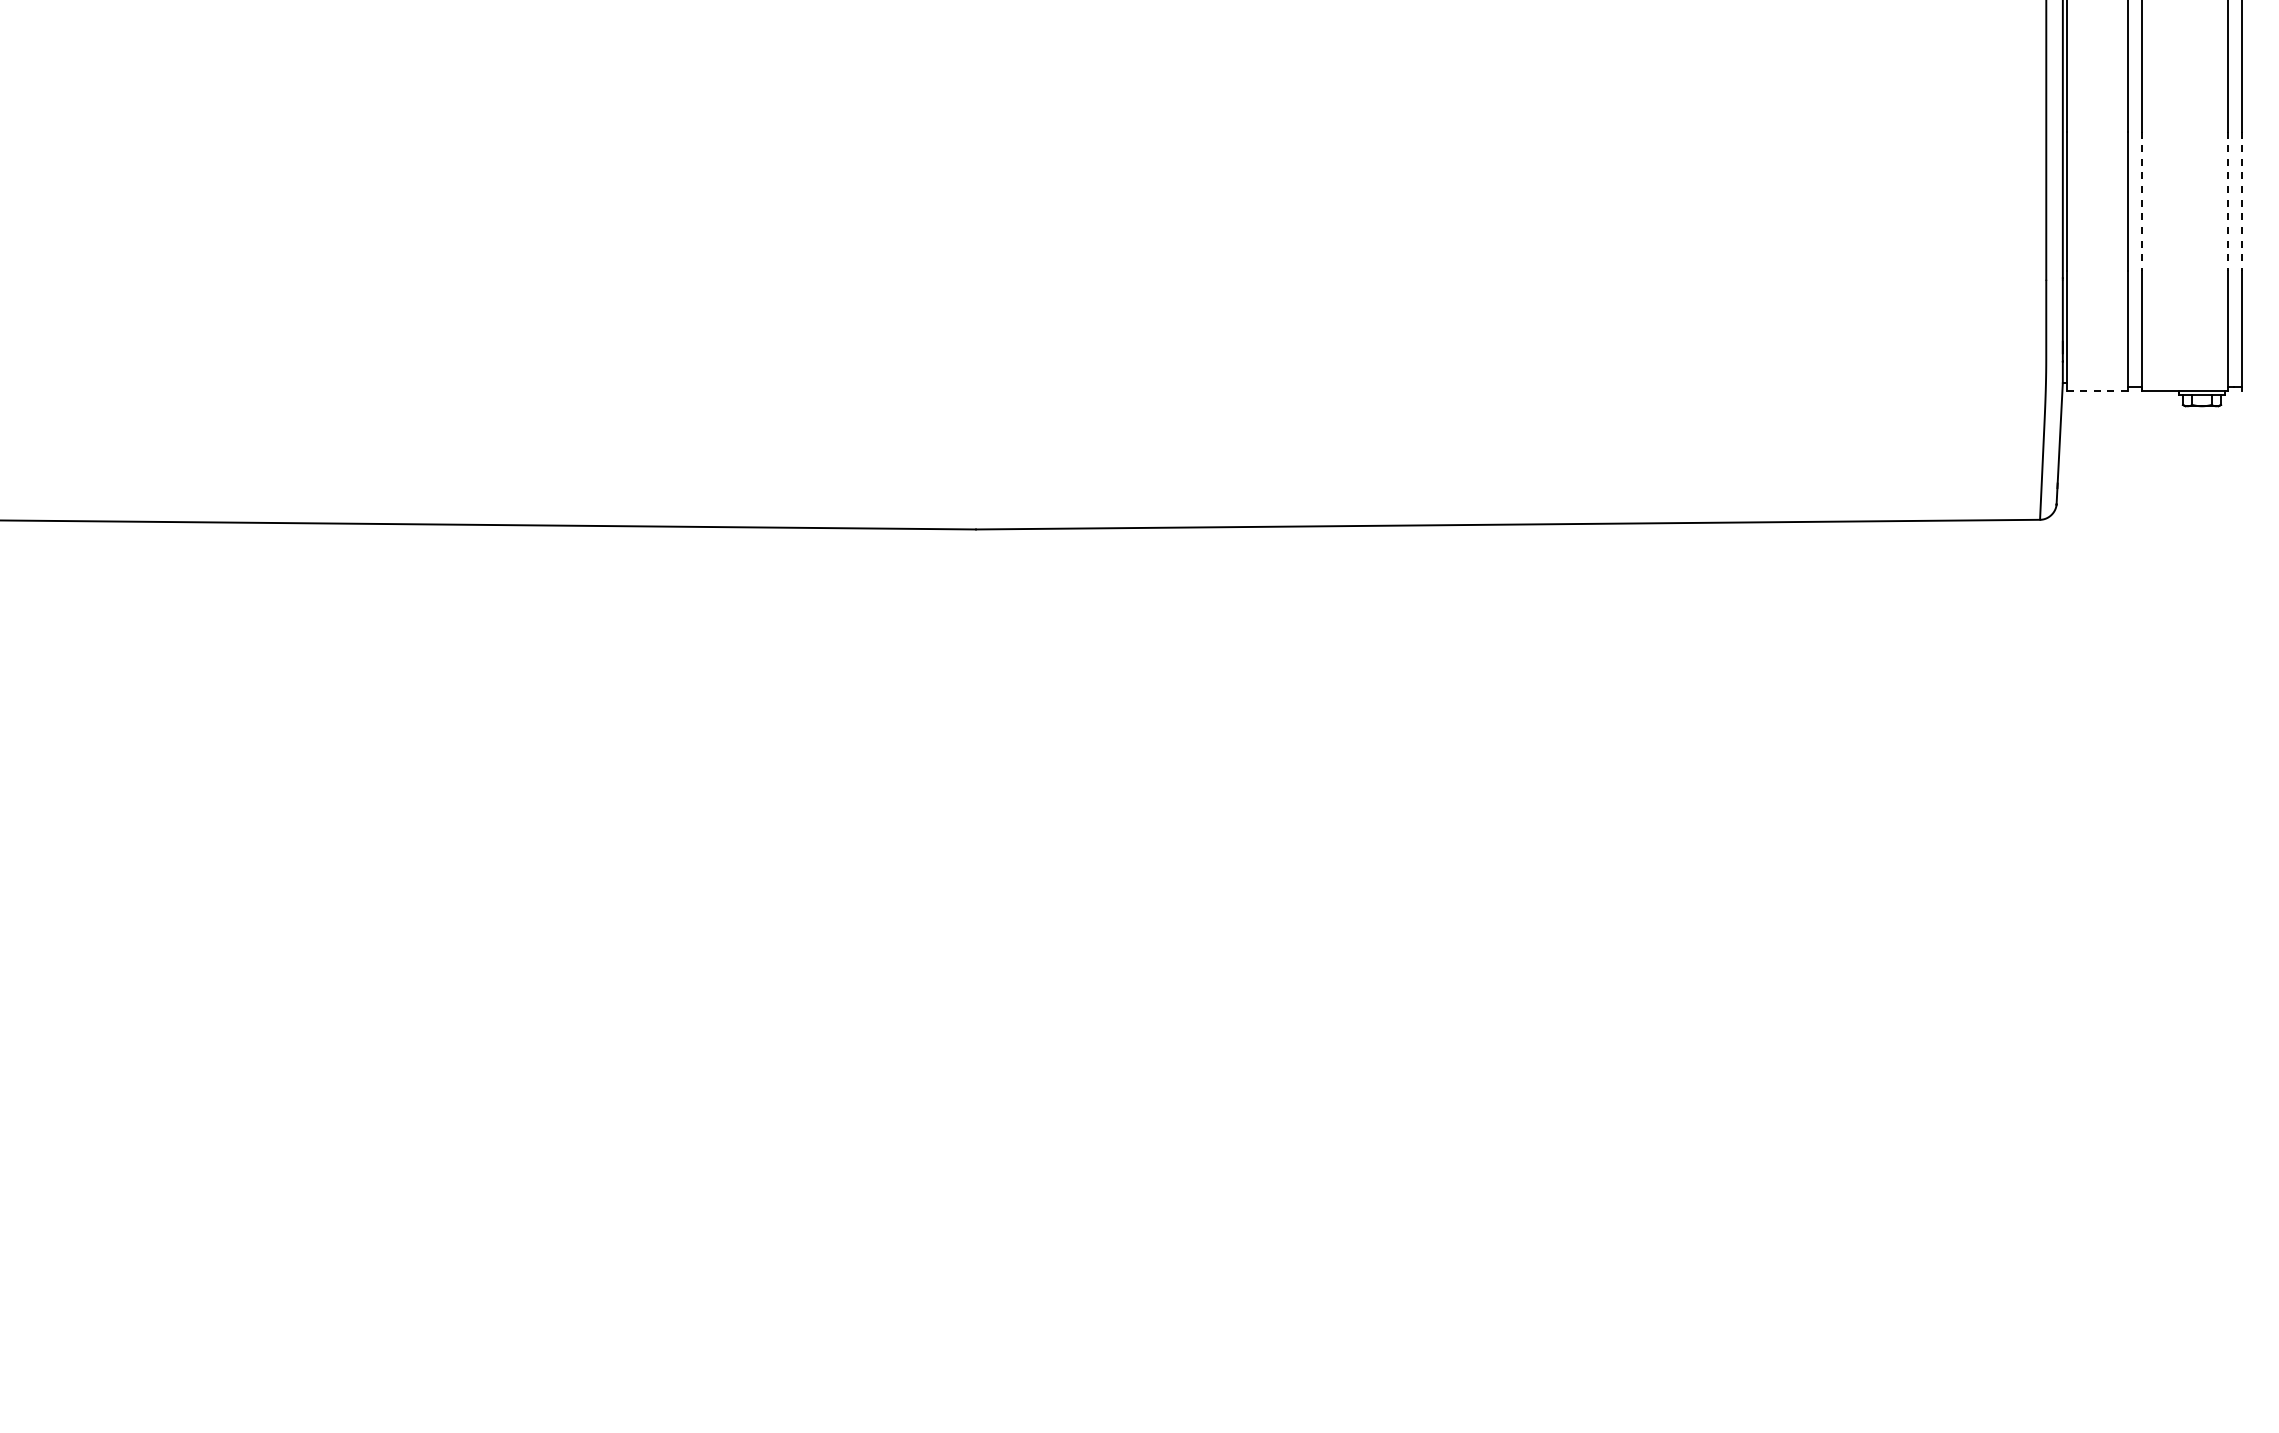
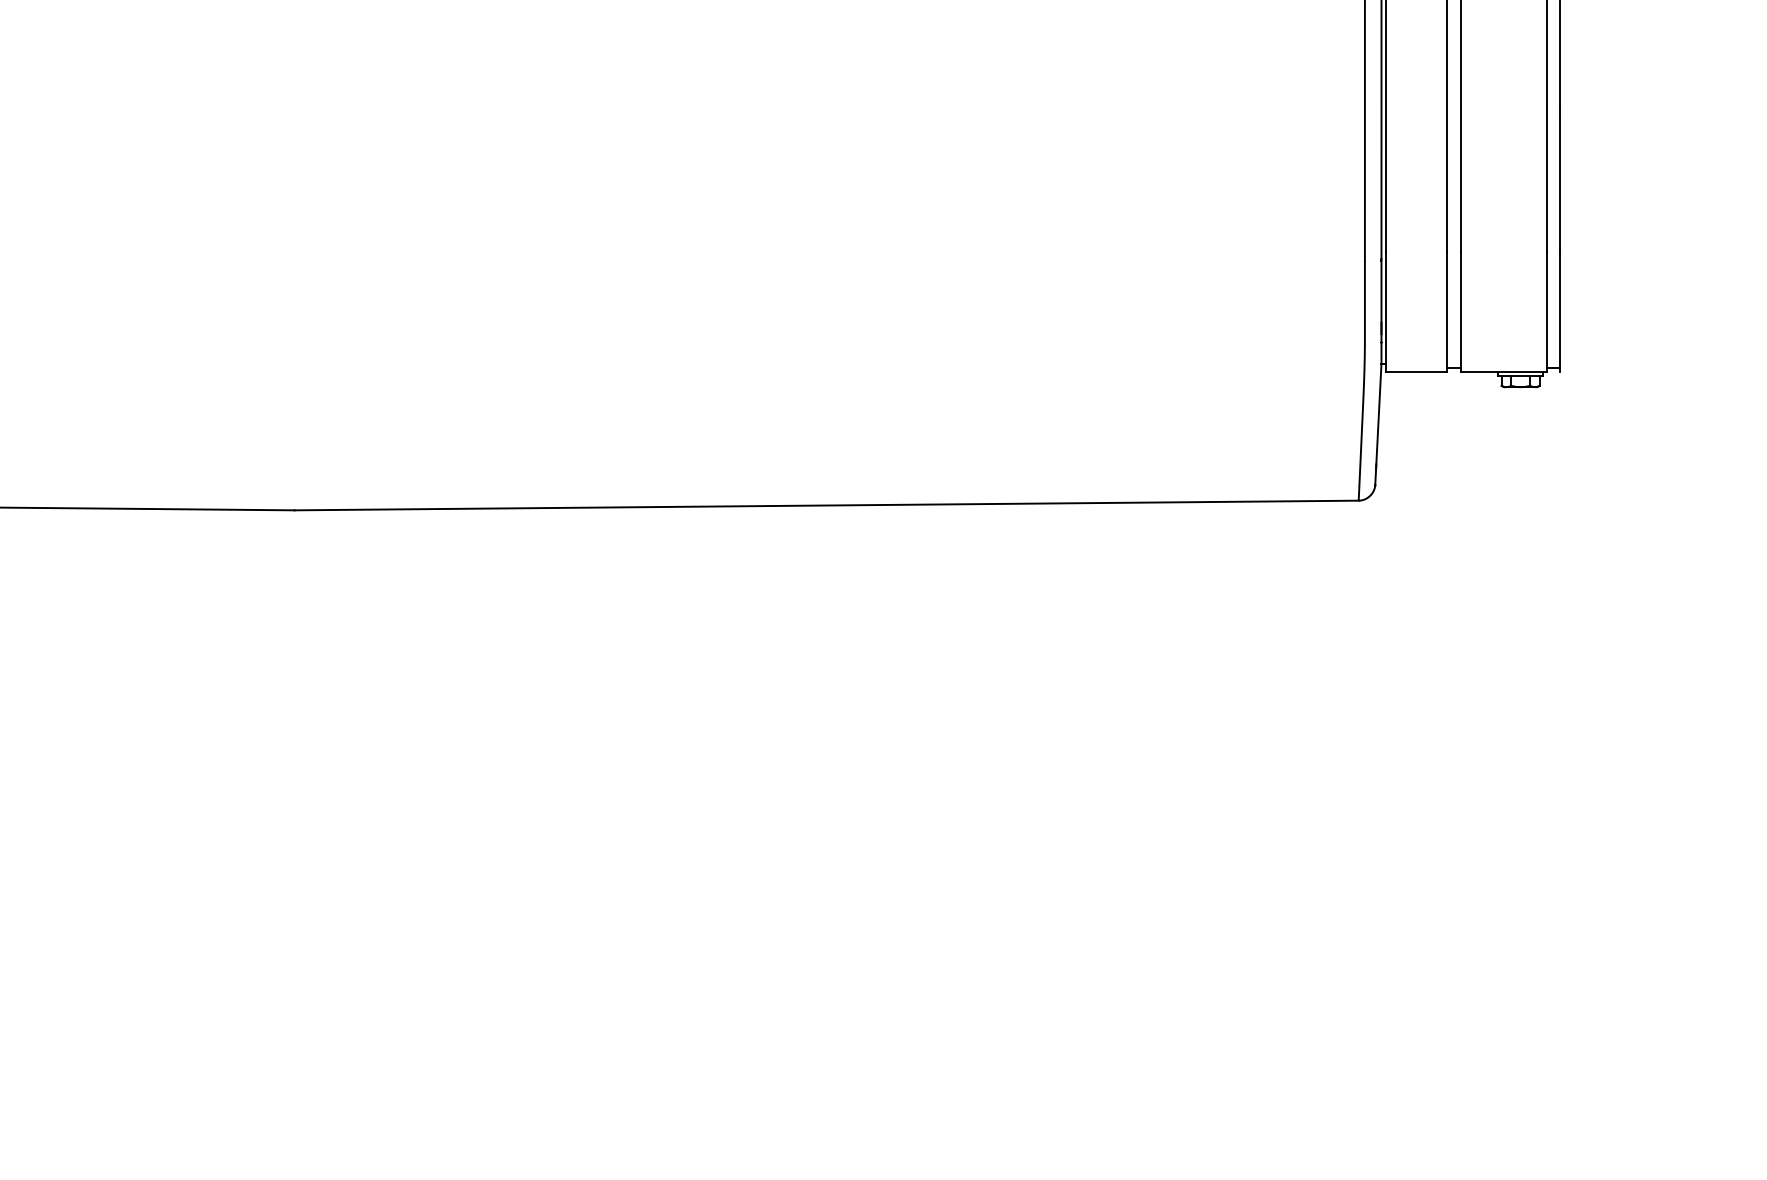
line: (2141, 201) -> (1460, 182), dashed -> solid
line: (2228, 201) -> (1547, 182), dashed -> solid
line: (2241, 201) -> (1560, 182), dashed -> solid
line: (2097, 391) -> (1416, 372), dashed -> solid

